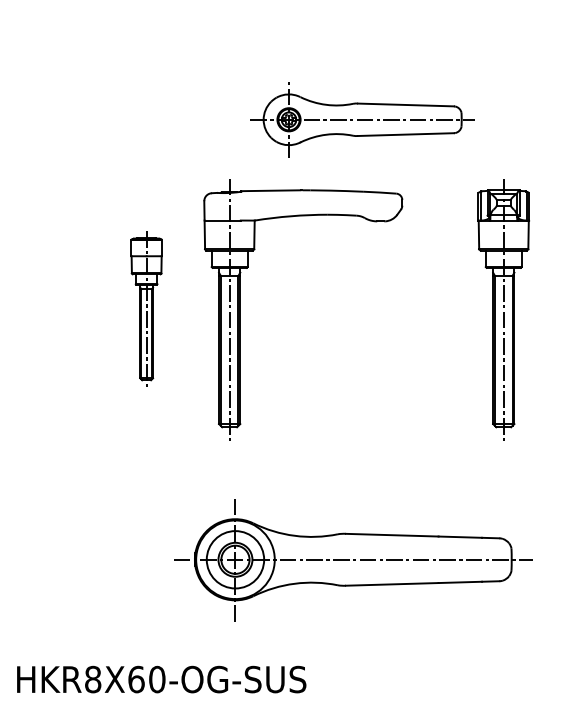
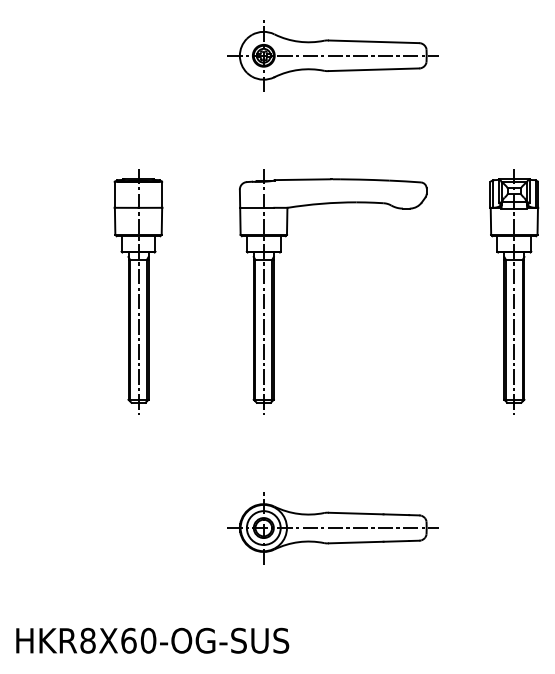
part: (361, 119) -> (332, 55), moved
part: (146, 309) -> (138, 291), size x1.67
part: (240, 309) -> (274, 291), moved
part: (503, 309) -> (514, 291), moved
part: (352, 560) -> (332, 528), size x0.62

